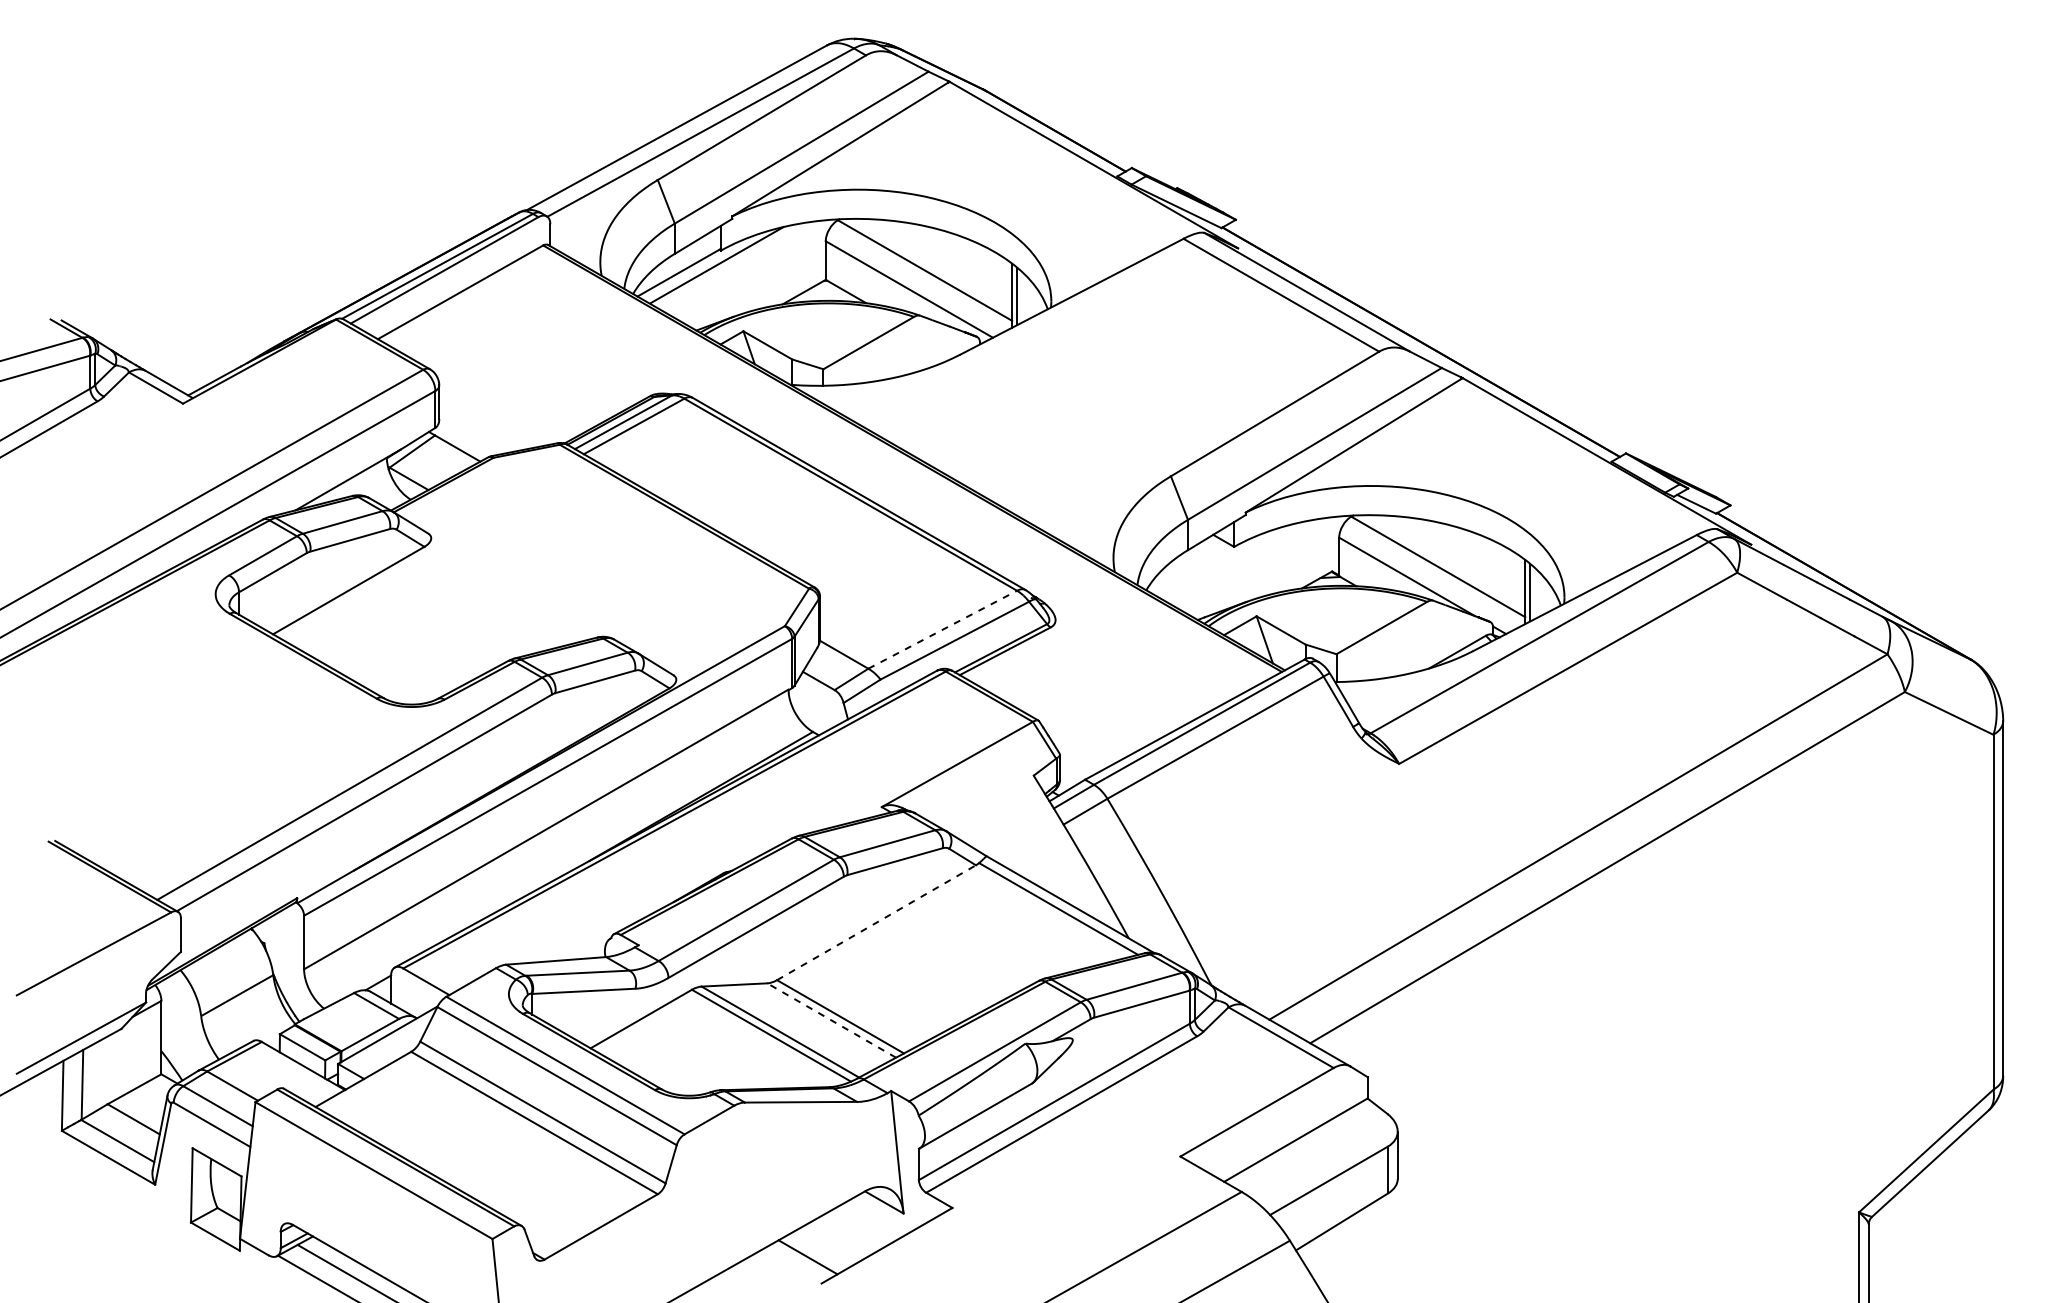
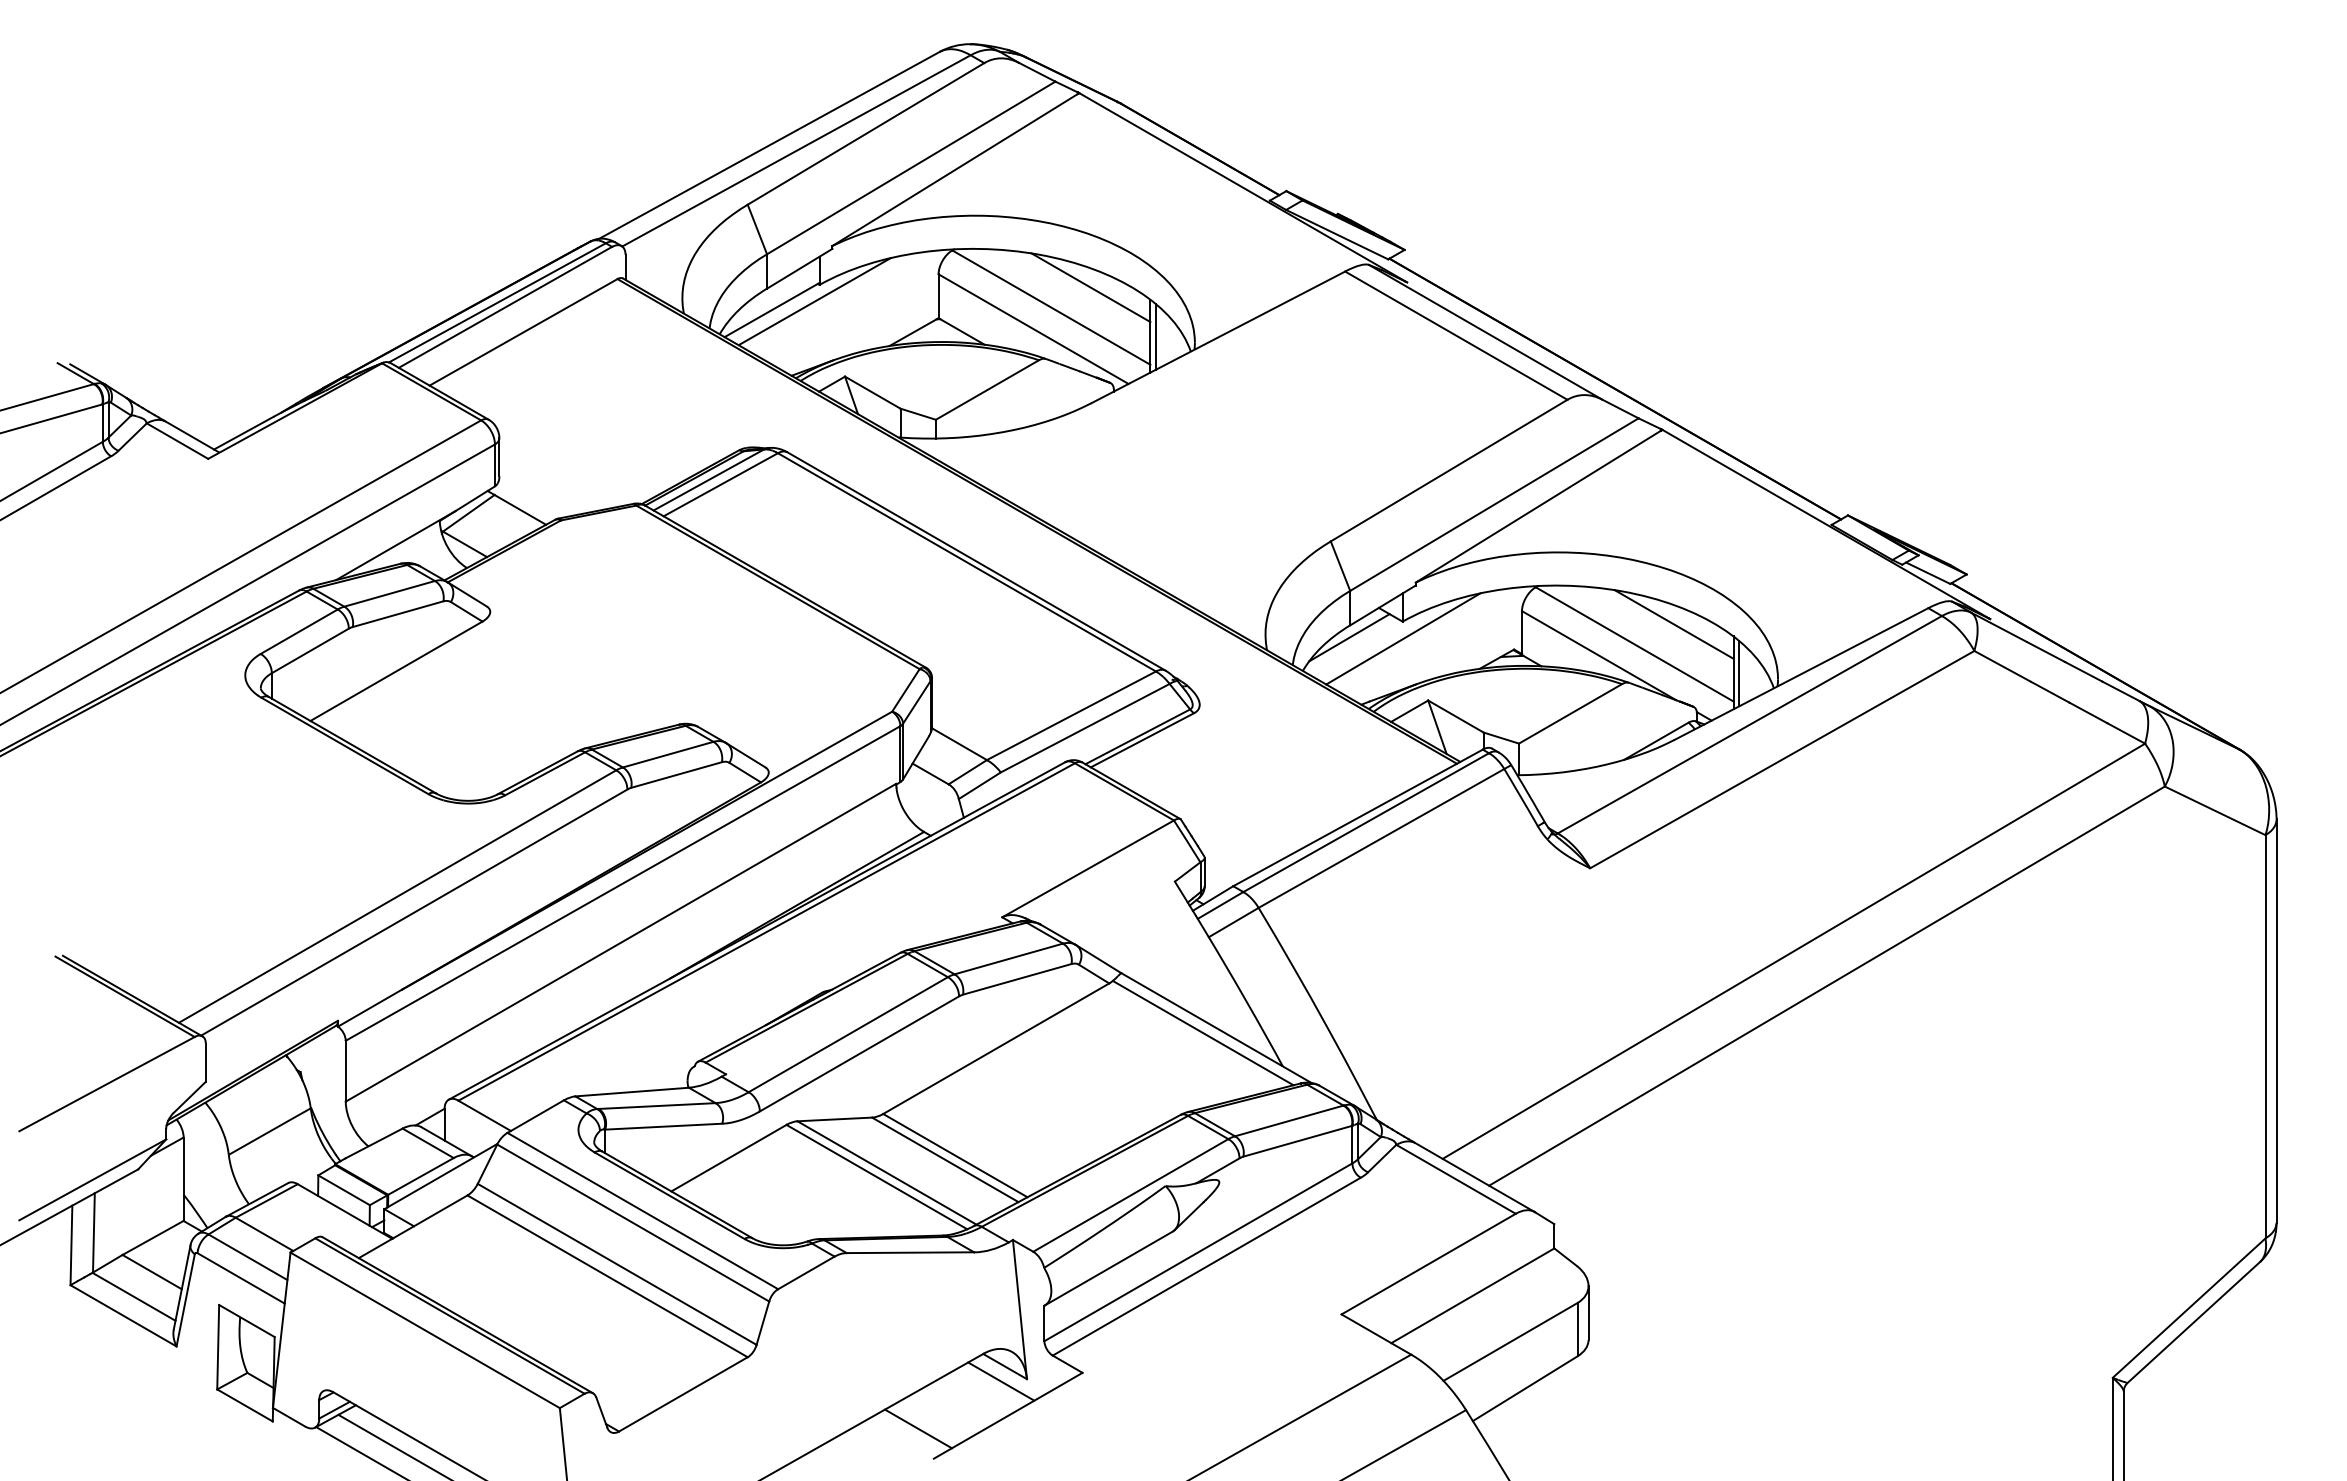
line: (959, 252) -> (1090, 287), added
line: (1472, 549) -> (1673, 624), added
line: (1187, 560) -> (1349, 637), added
line: (1234, 561) -> (1403, 638), added
line: (942, 629) -> (1071, 715), dashed -> solid
line: (876, 922) -> (996, 1048), dashed -> solid
line: (831, 1020) -> (945, 1159), dashed -> solid
line: (881, 1215) -> (1001, 1381), added

